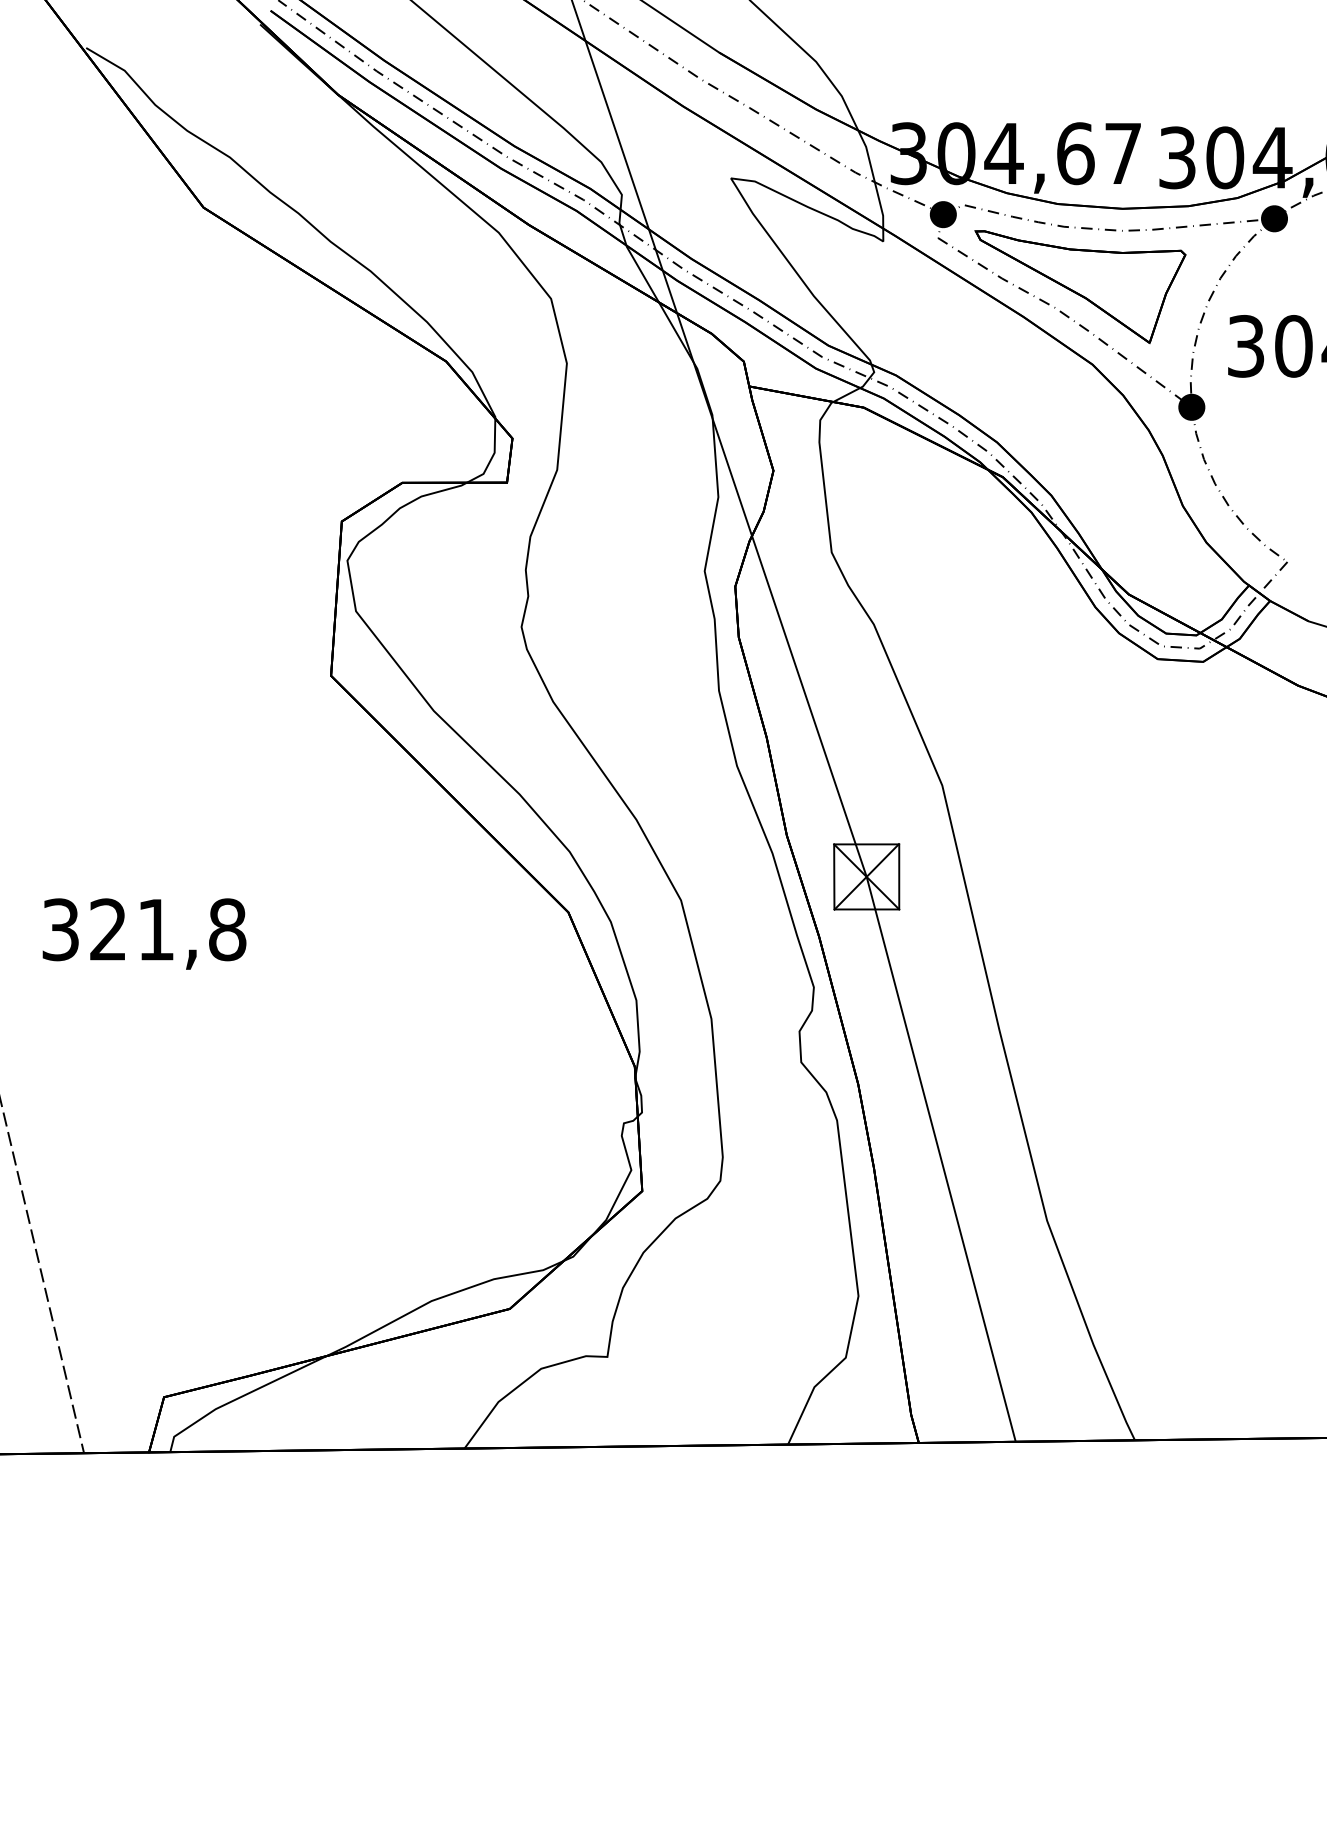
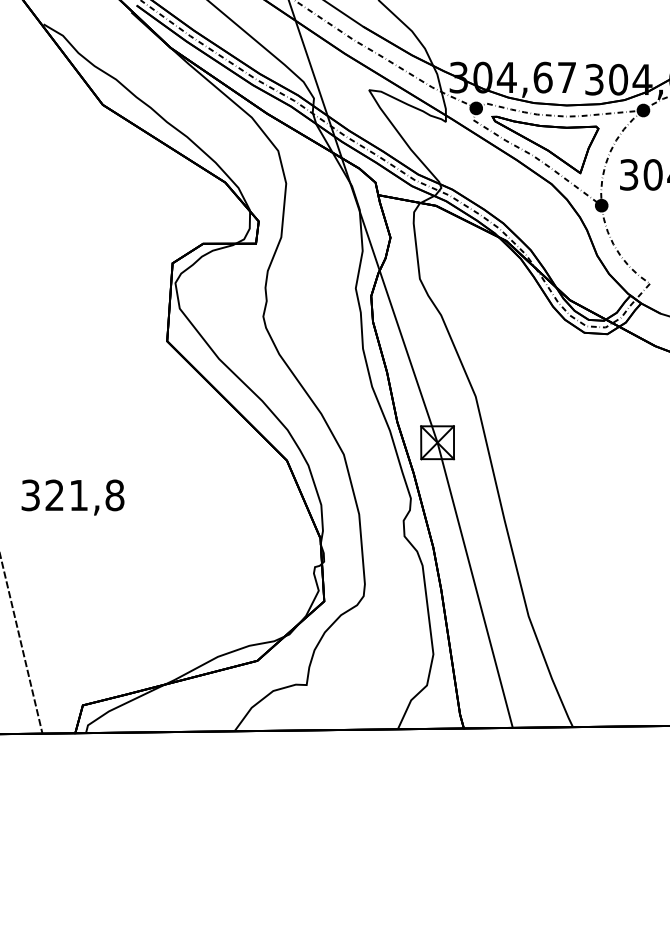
text: (143, 933) -> (72, 497), moved

